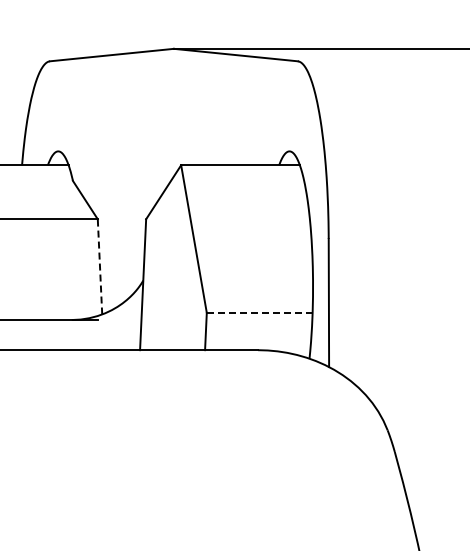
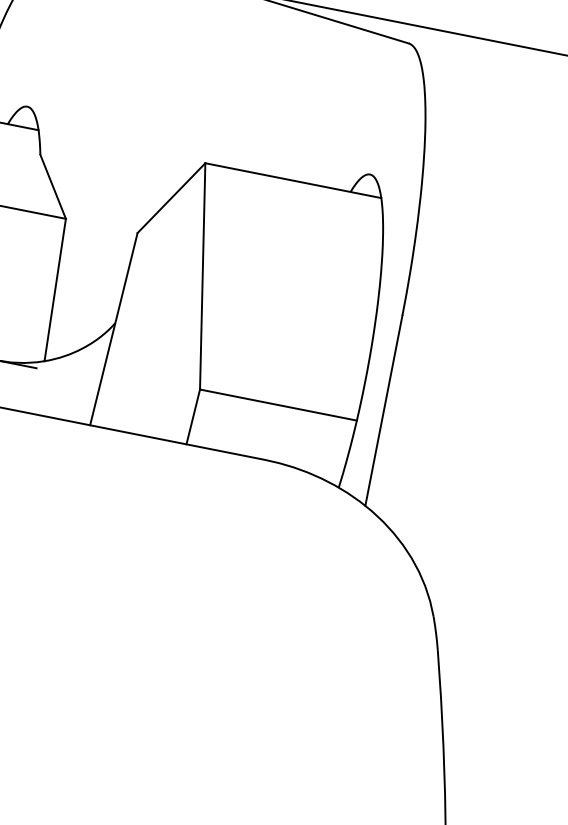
line: (100, 266) -> (56, 289), dashed -> solid
line: (259, 312) -> (278, 404), dashed -> solid

